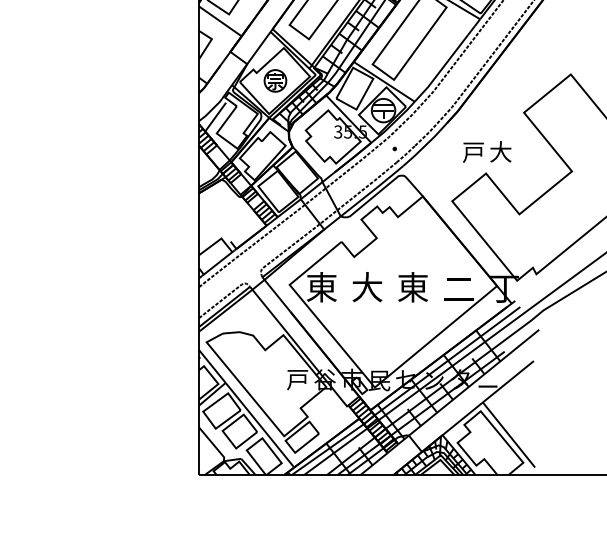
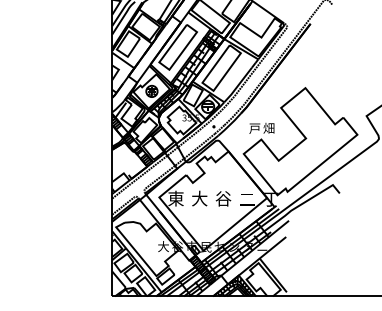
text: (499, 150) -> (268, 127), 大 -> 畑
text: (413, 286) -> (223, 198), 東 -> 谷
text: (297, 379) -> (163, 246), 戸 -> 大

